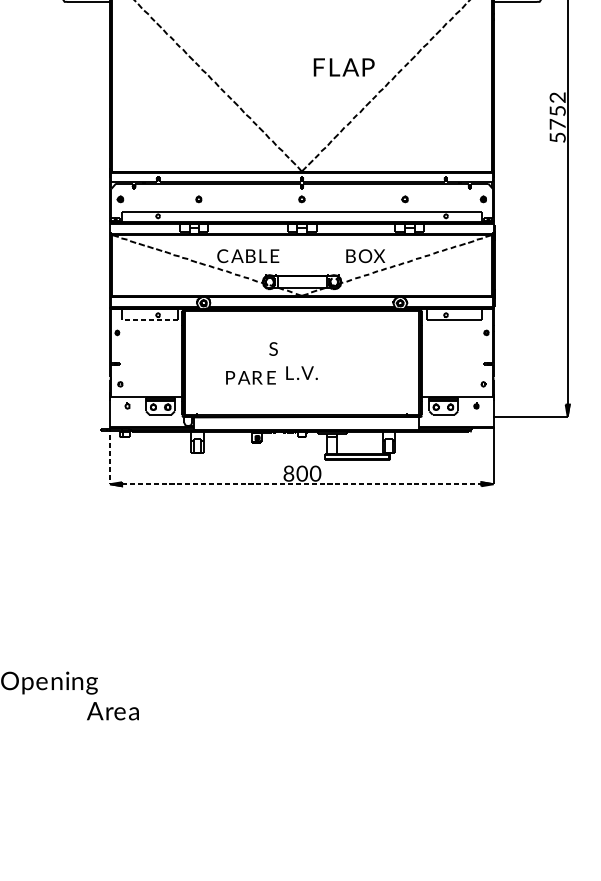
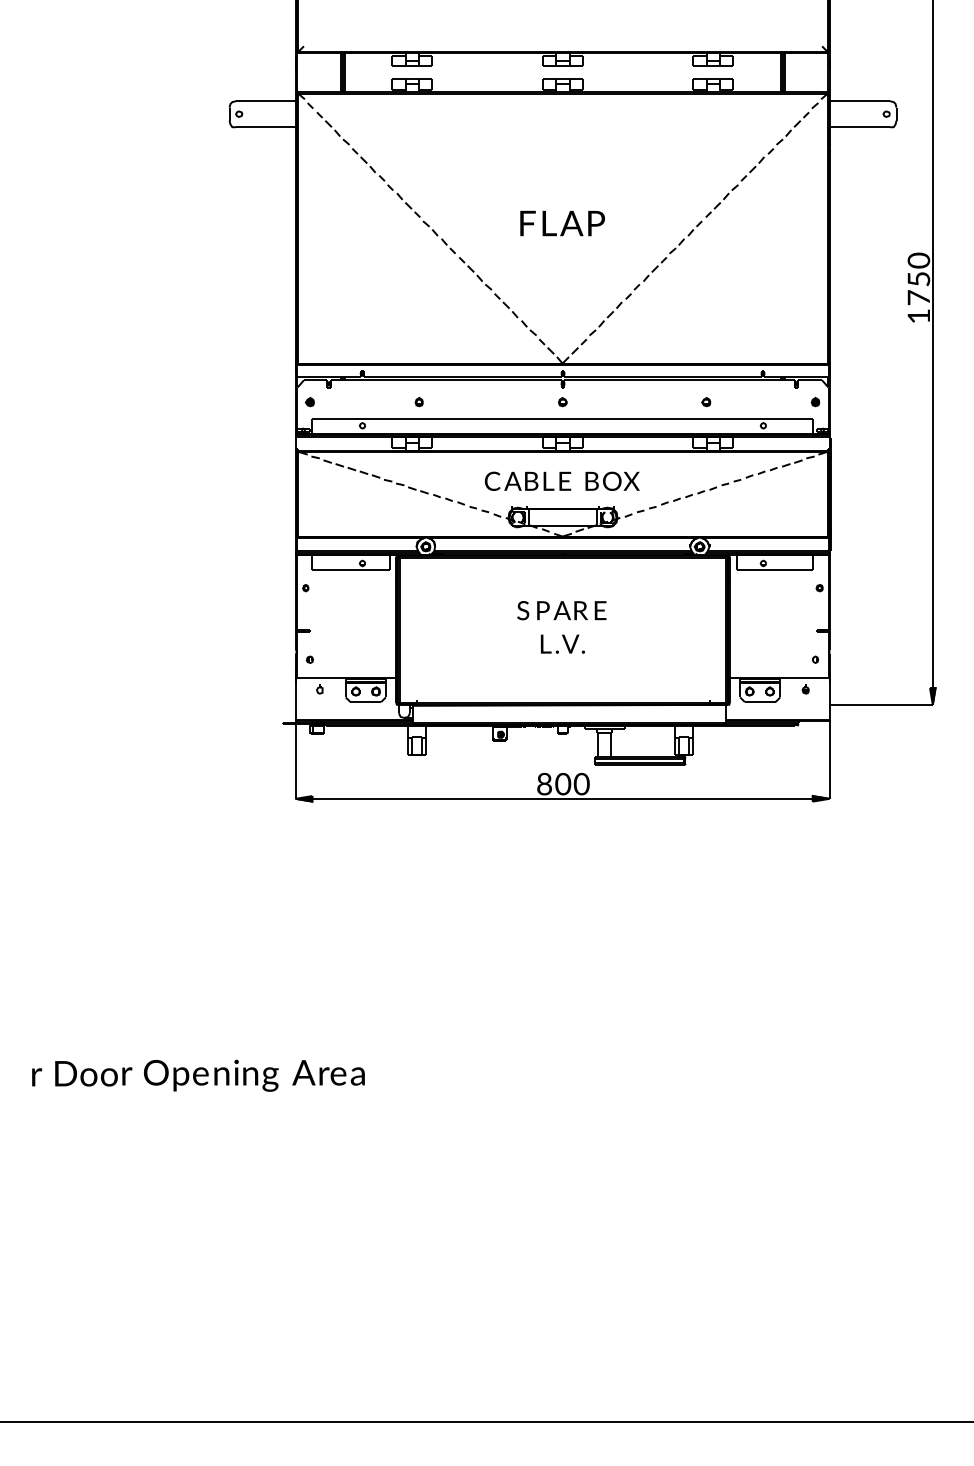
text: (344, 67) -> (562, 223), moved
text: (558, 97) -> (919, 260), 2 -> 0
text: (557, 137) -> (918, 316), 5 -> 1
text: (247, 255) -> (527, 480), moved
text: (365, 255) -> (612, 480), moved
line: (149, 320) -> (350, 570), dashed -> solid
text: (250, 377) -> (571, 610), moved
line: (109, 455) -> (295, 759), dashed -> solid
line: (302, 483) -> (563, 798), dashed -> solid
text: (112, 710) -> (328, 1072), moved

